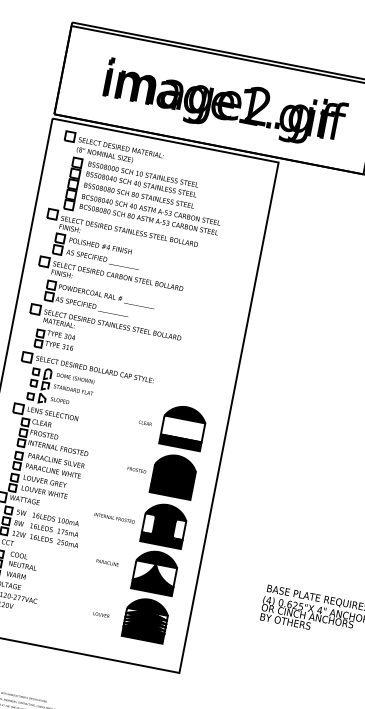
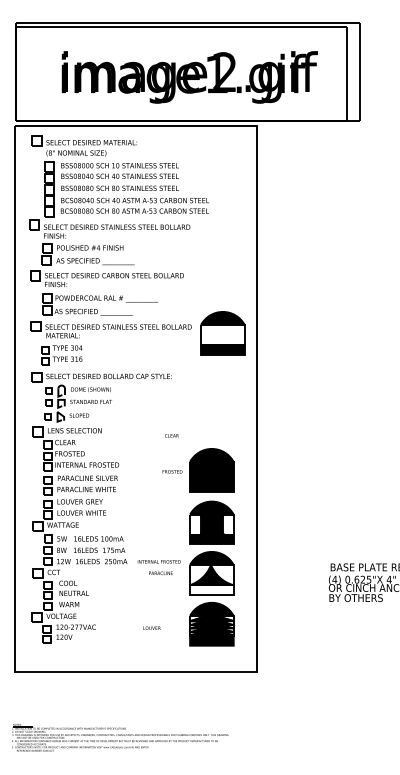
text: (145, 422) -> (171, 435), moved
part: (183, 427) -> (222, 333), moved
text: (114, 517) -> (158, 561), moved
fill: (151, 587) -> (211, 589), removed
text: (101, 614) -> (151, 627), moved

